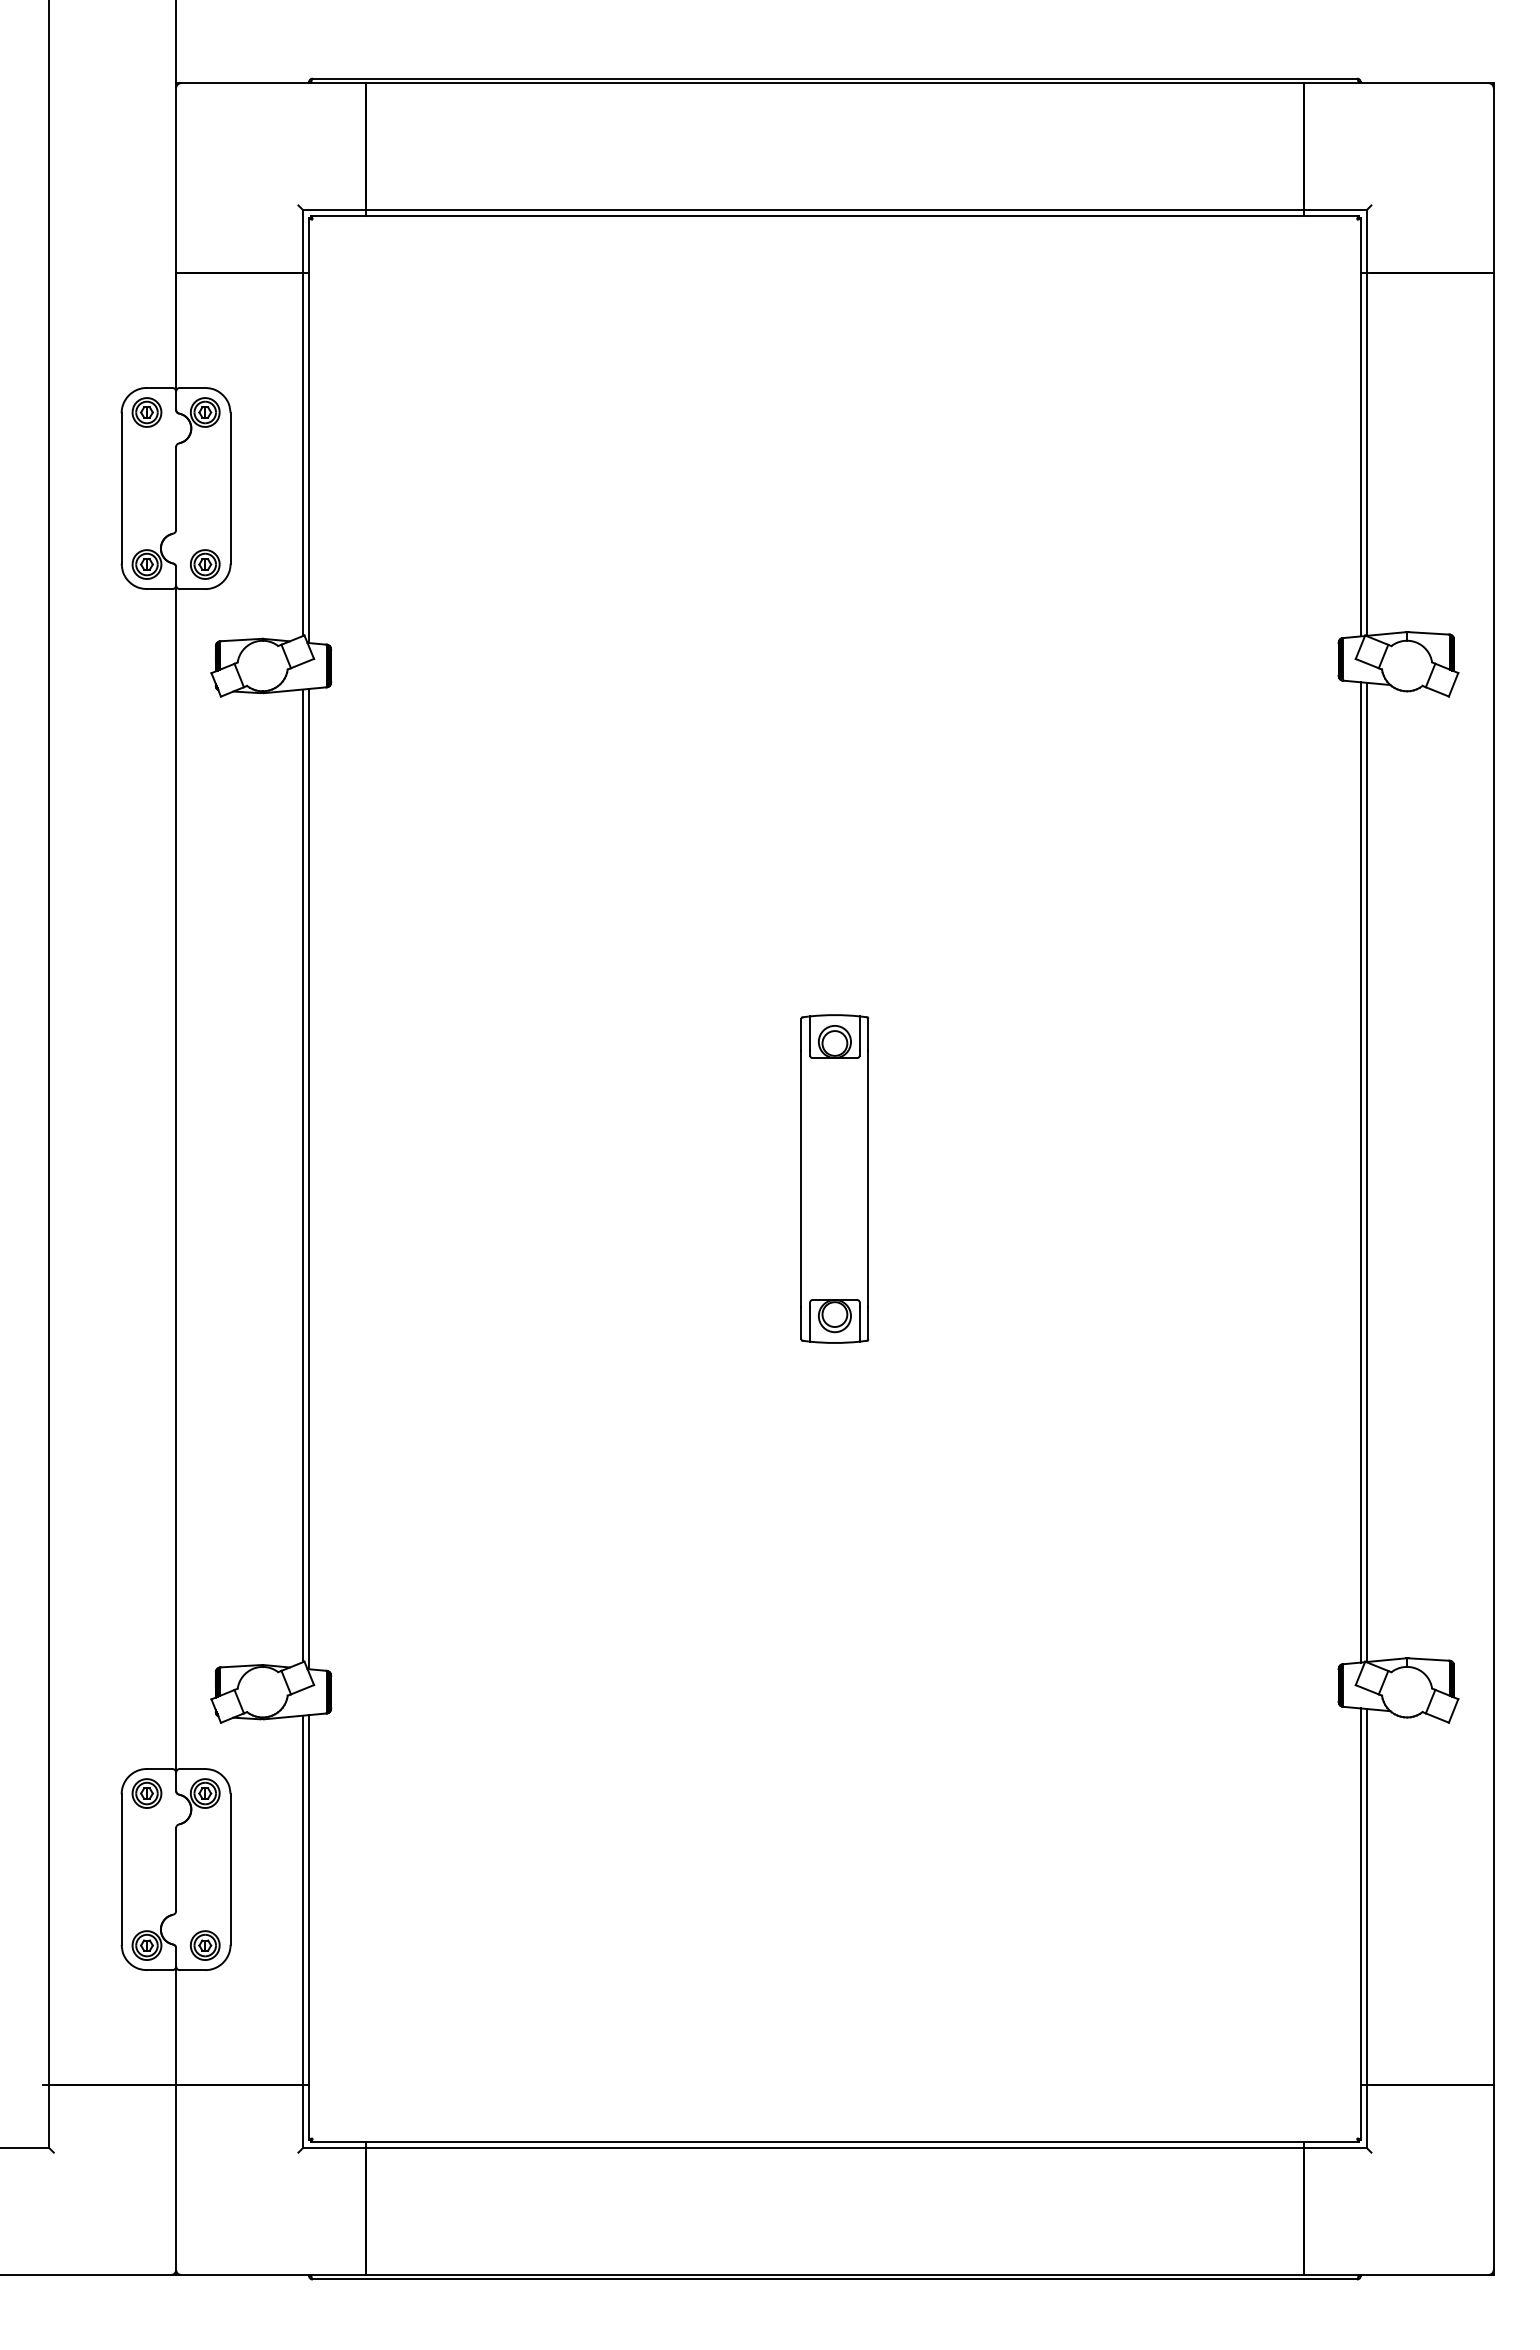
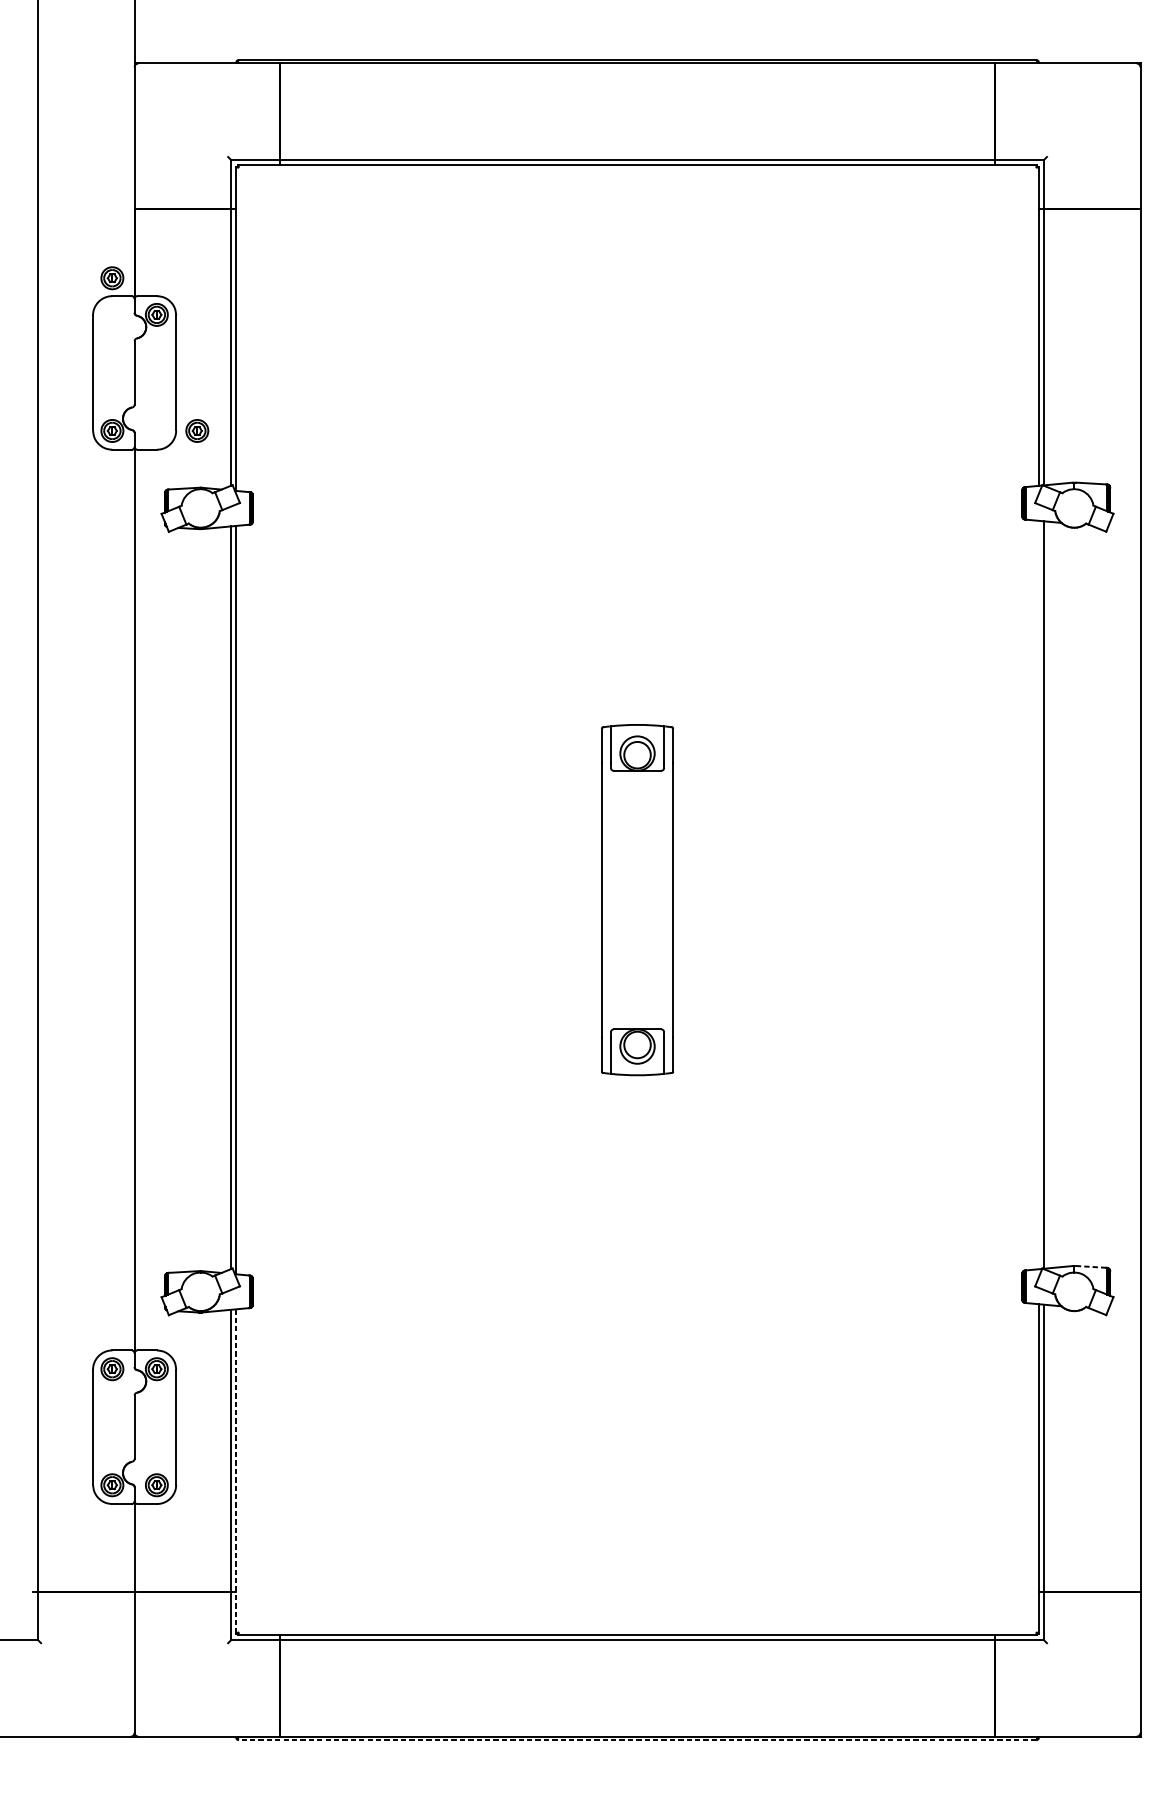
part: (146, 412) -> (112, 278), moved
part: (204, 564) -> (196, 430), moved
line: (1360, 1172) -> (1038, 895), removed
part: (834, 1178) -> (637, 899), size x1.4
line: (1429, 1659) -> (1091, 1266), solid -> dashed
line: (309, 1927) -> (236, 1471), solid -> dashed
line: (834, 2279) -> (637, 1740), solid -> dashed

